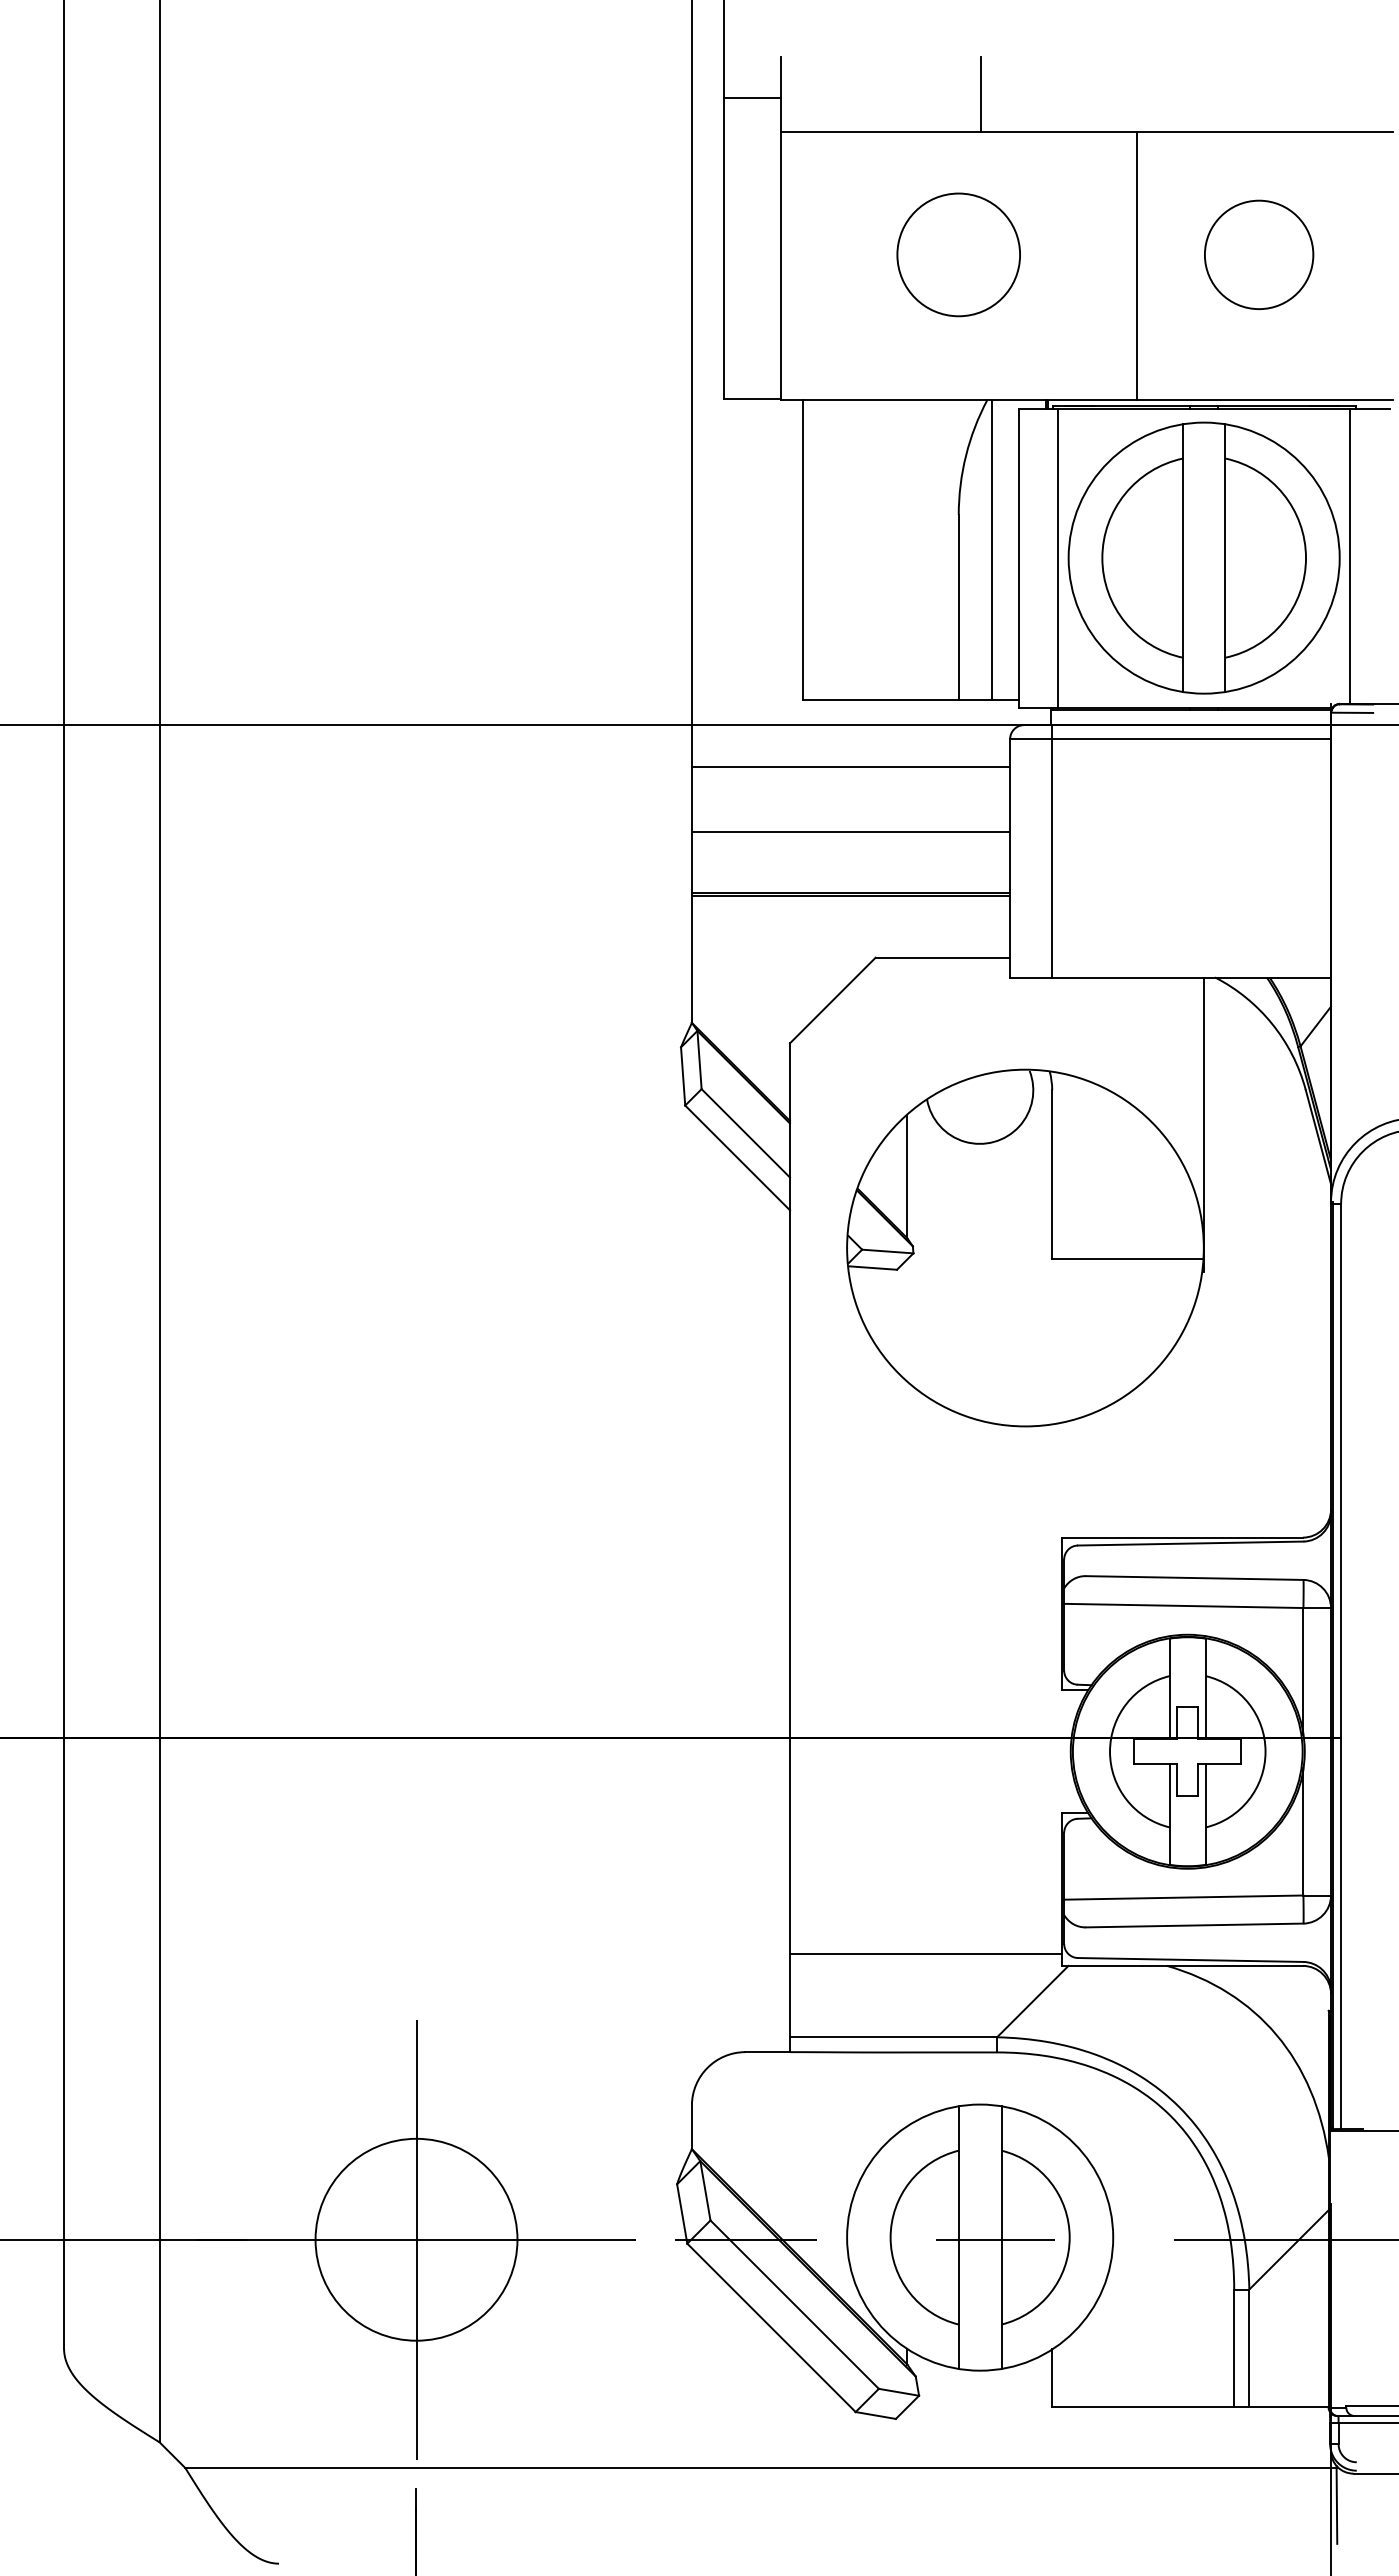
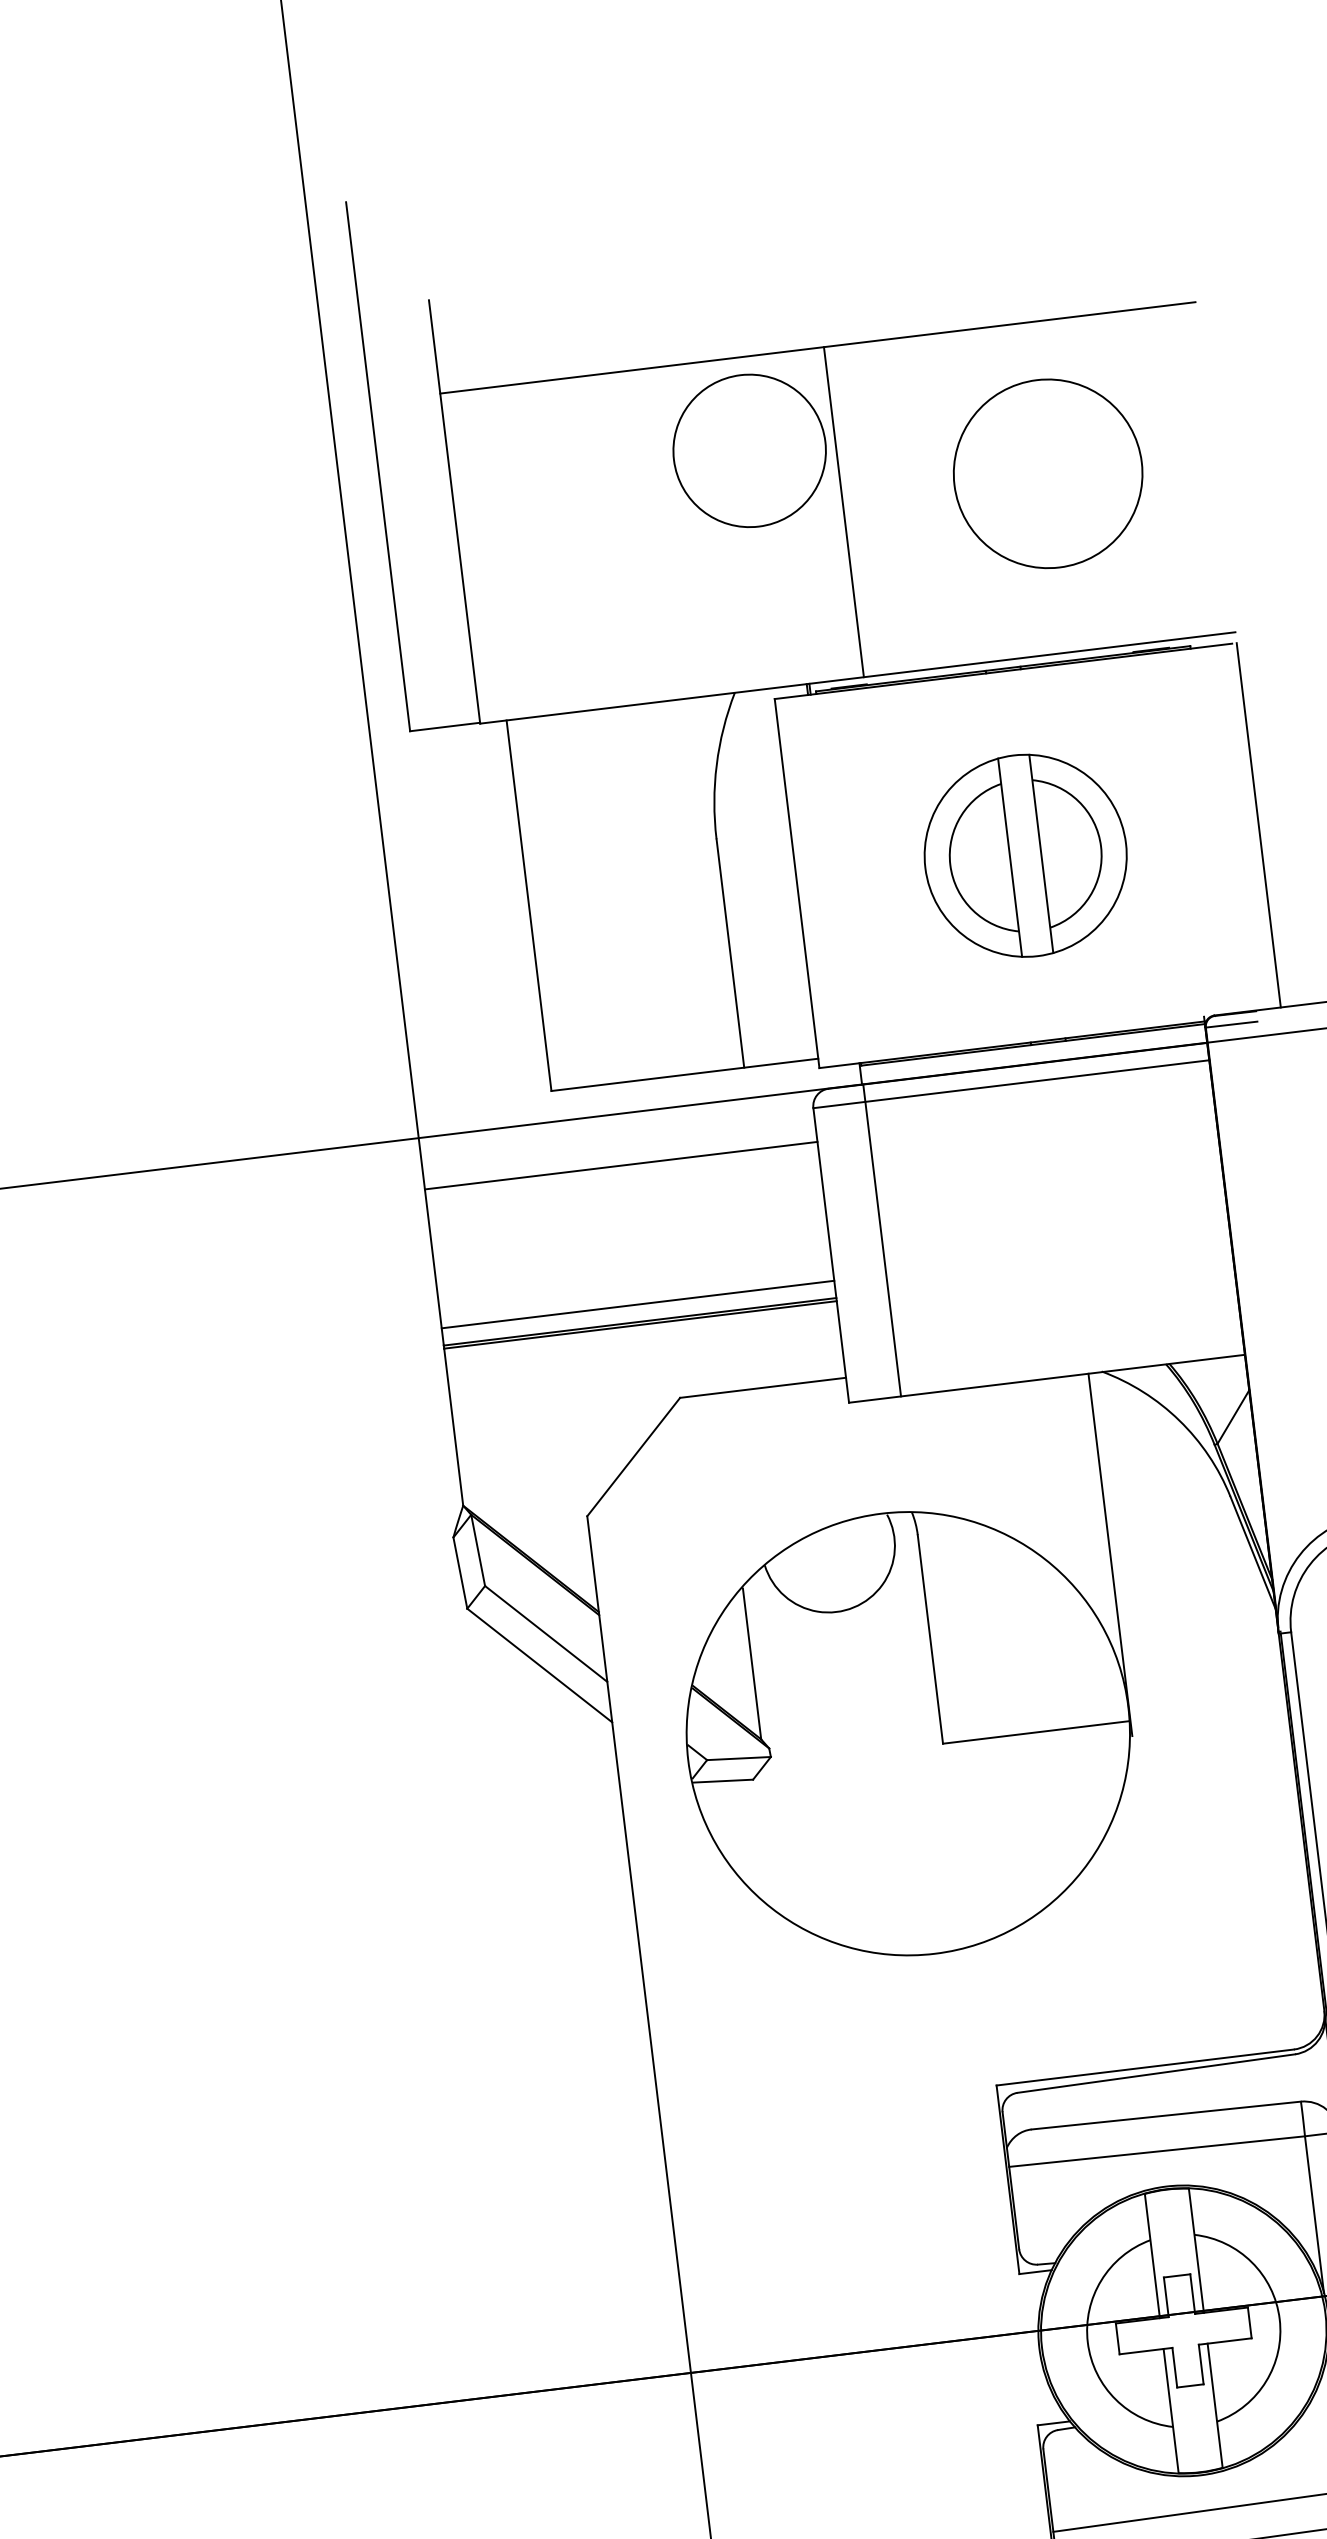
line: (980, 94) -> (680, 317), removed
line: (752, 97) -> (399, 355), removed
circle: (958, 254) -> (749, 450), moved
circle: (1259, 254) -> (1048, 473), size x1.4
line: (1137, 265) -> (844, 511), moved
line: (992, 549) -> (763, 876), removed
line: (1350, 555) -> (1258, 824), moved
line: (1058, 557) -> (845, 876), removed
part: (1203, 557) -> (1024, 855), size x0.6
line: (850, 832) -> (637, 1305), moved

